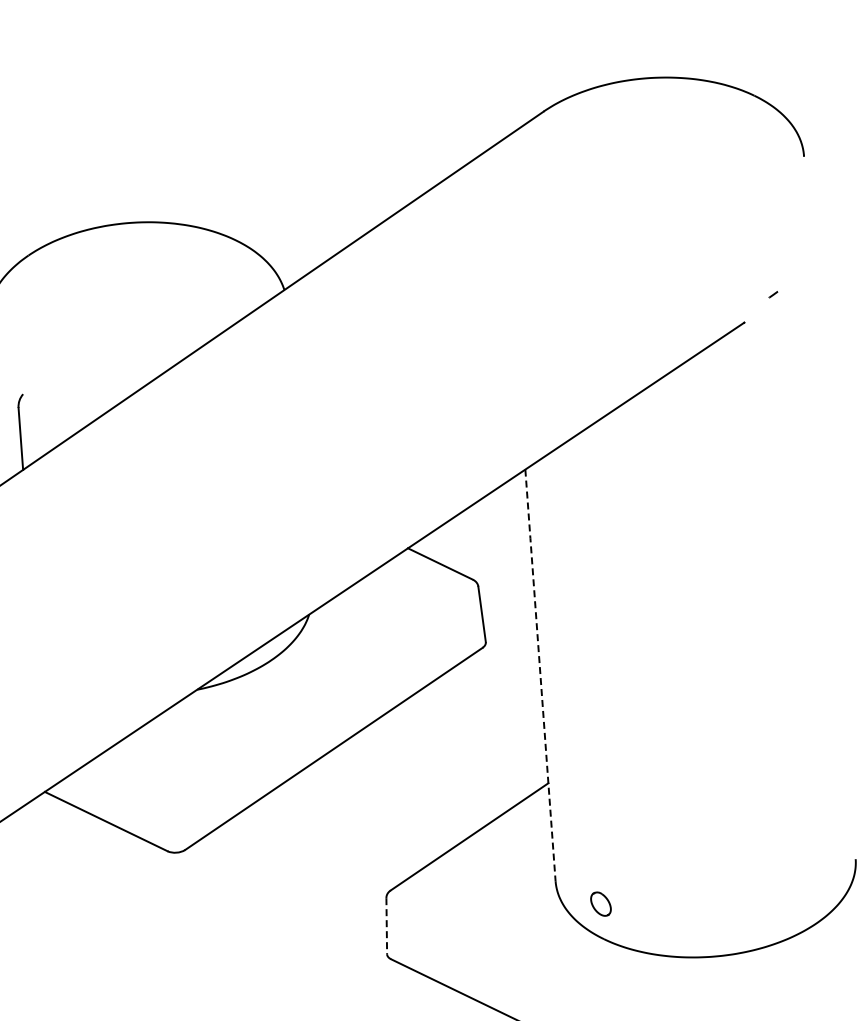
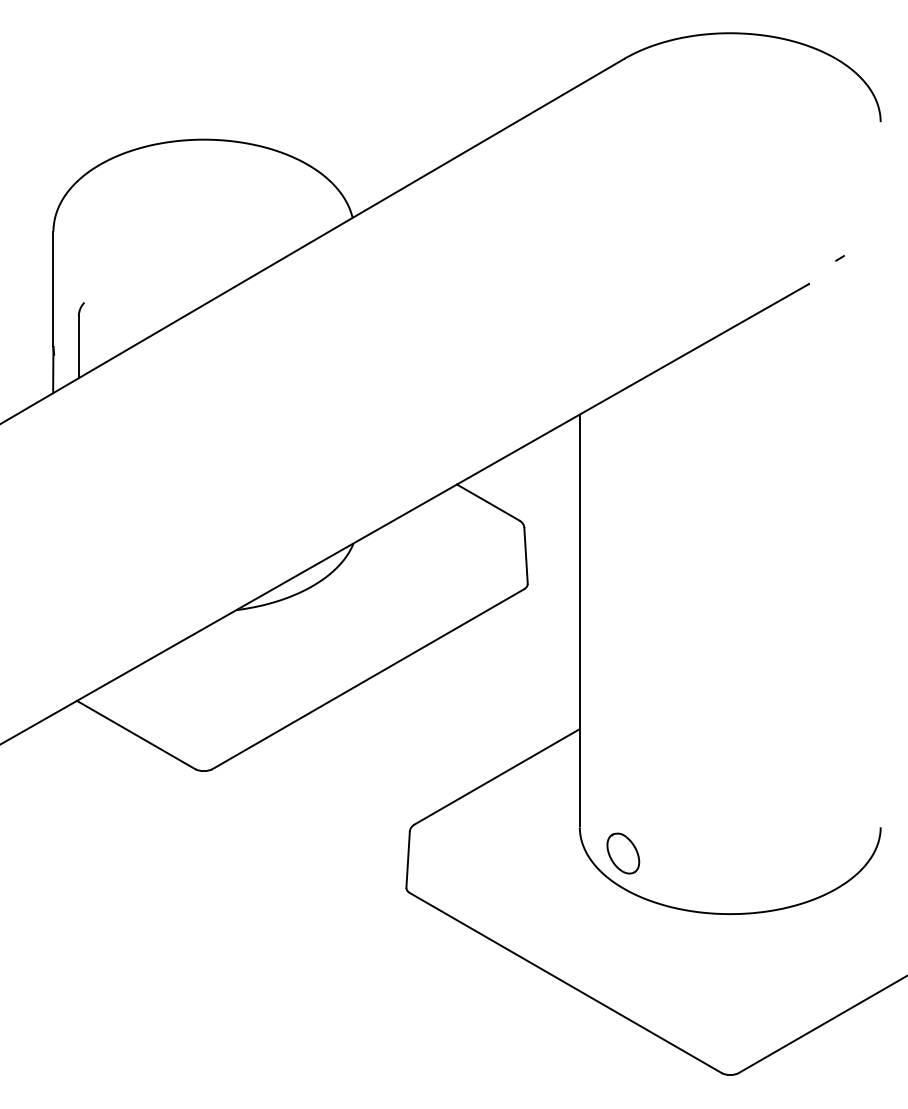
line: (540, 674) -> (579, 620), dashed -> solid
part: (601, 904) -> (623, 853), size x1.67
line: (387, 926) -> (408, 860), dashed -> solid

